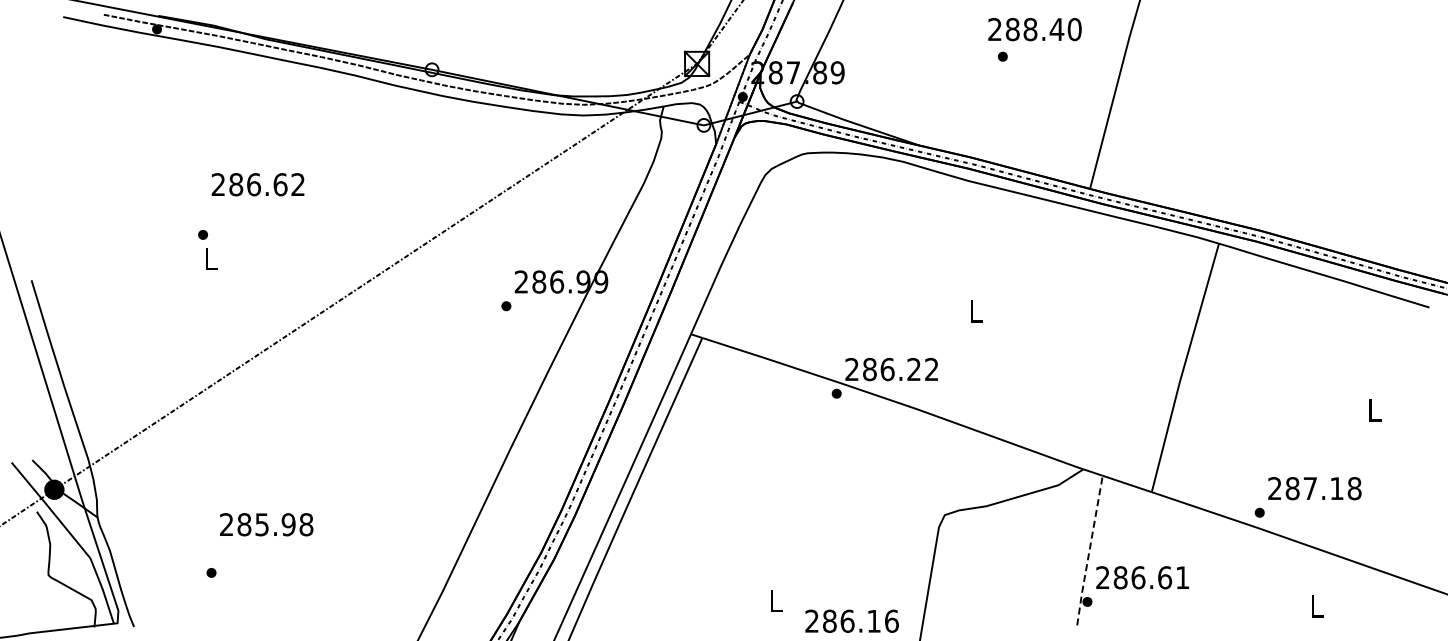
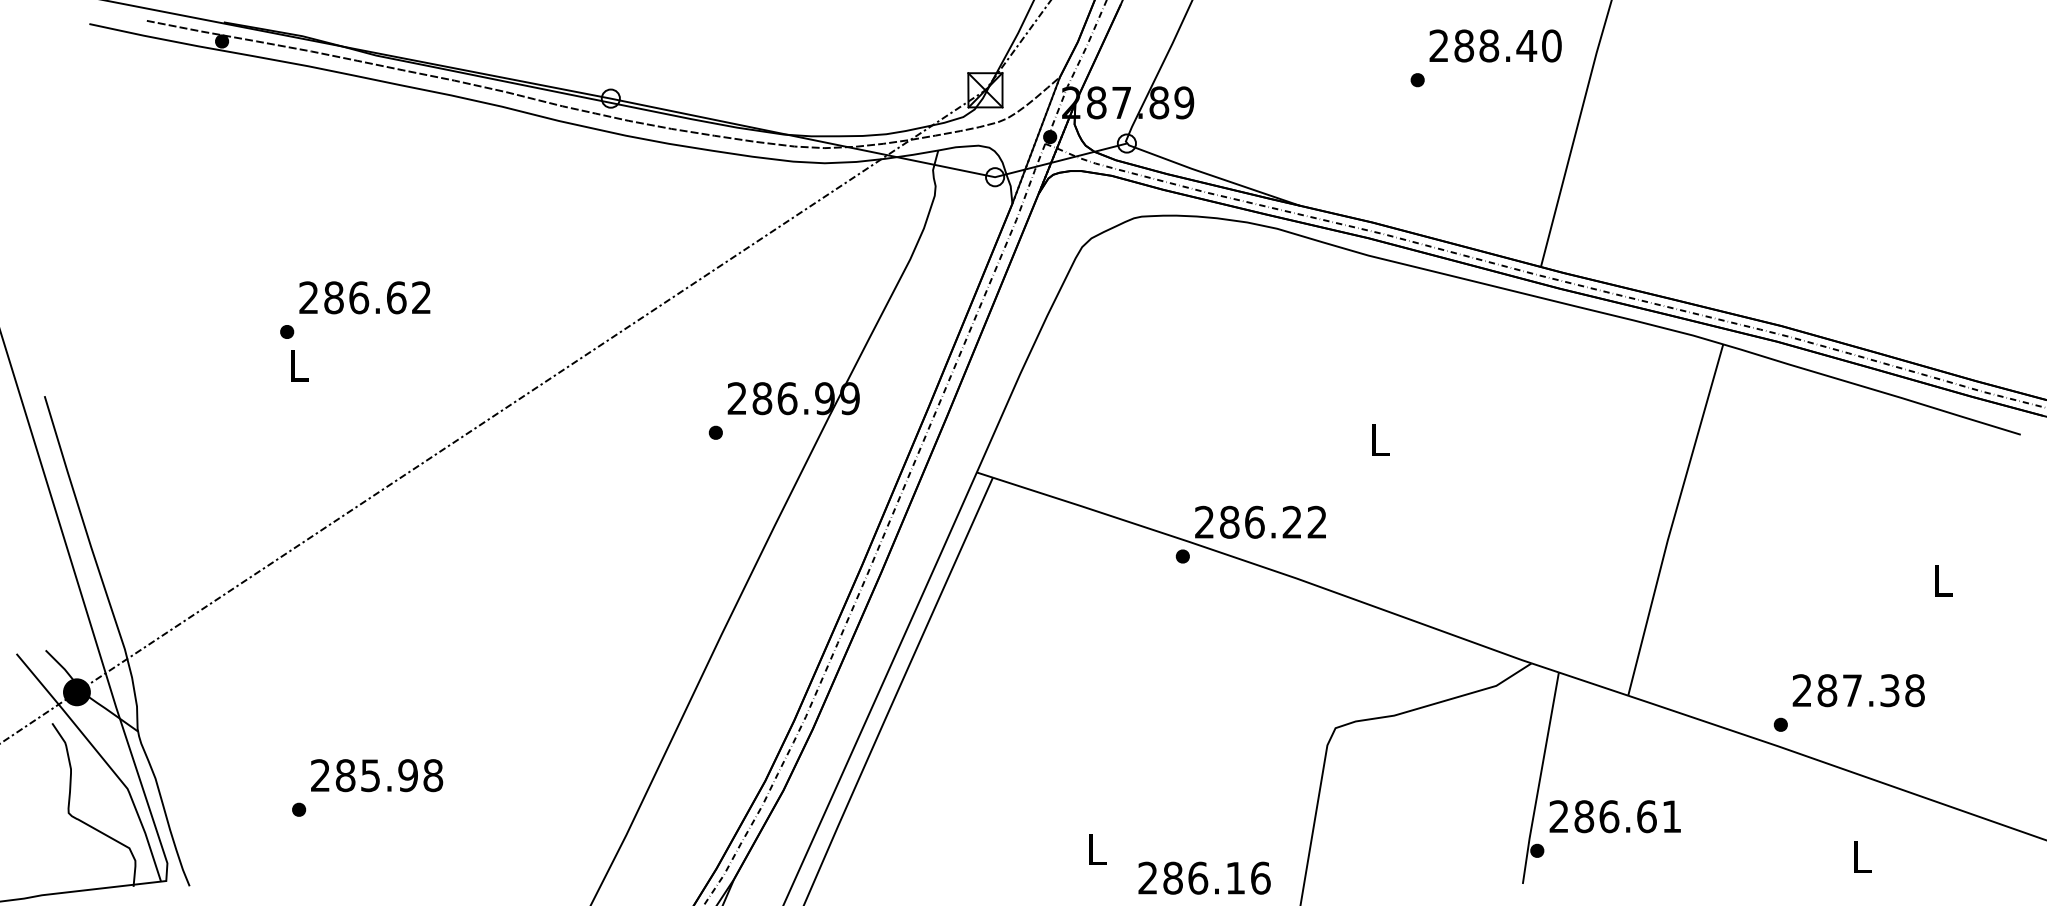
text: (1034, 29) -> (1494, 45), moved
text: (257, 184) -> (364, 297), moved
text: (1336, 488) -> (1889, 690), 287.18 -> 287.38
text: (266, 524) -> (376, 775), moved
line: (1089, 551) -> (1540, 779), dashed -> solid

